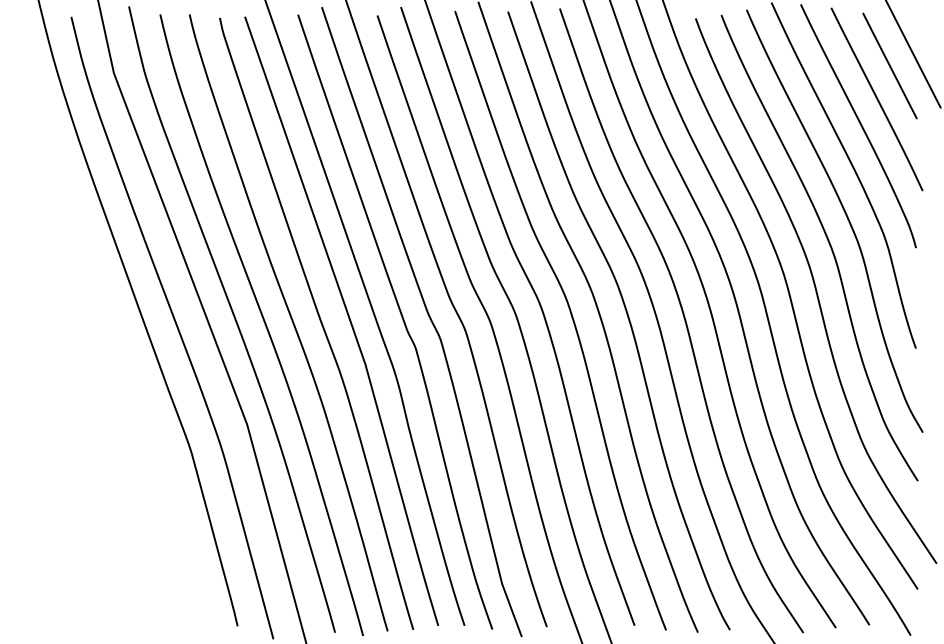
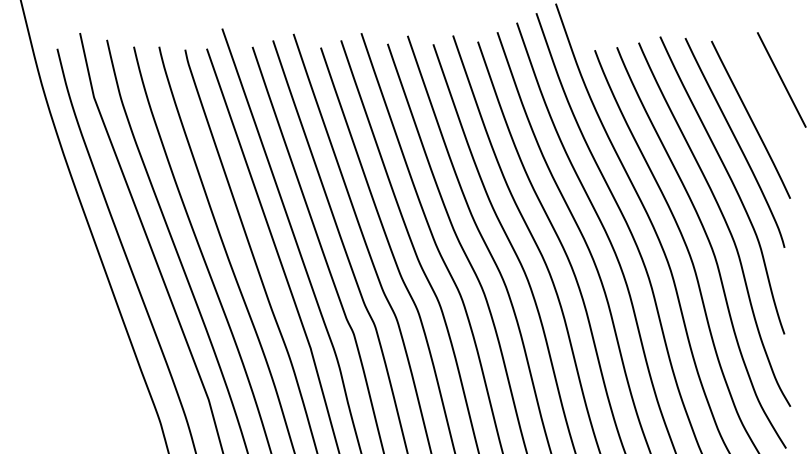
line: (889, 65) -> (761, 90), removed

